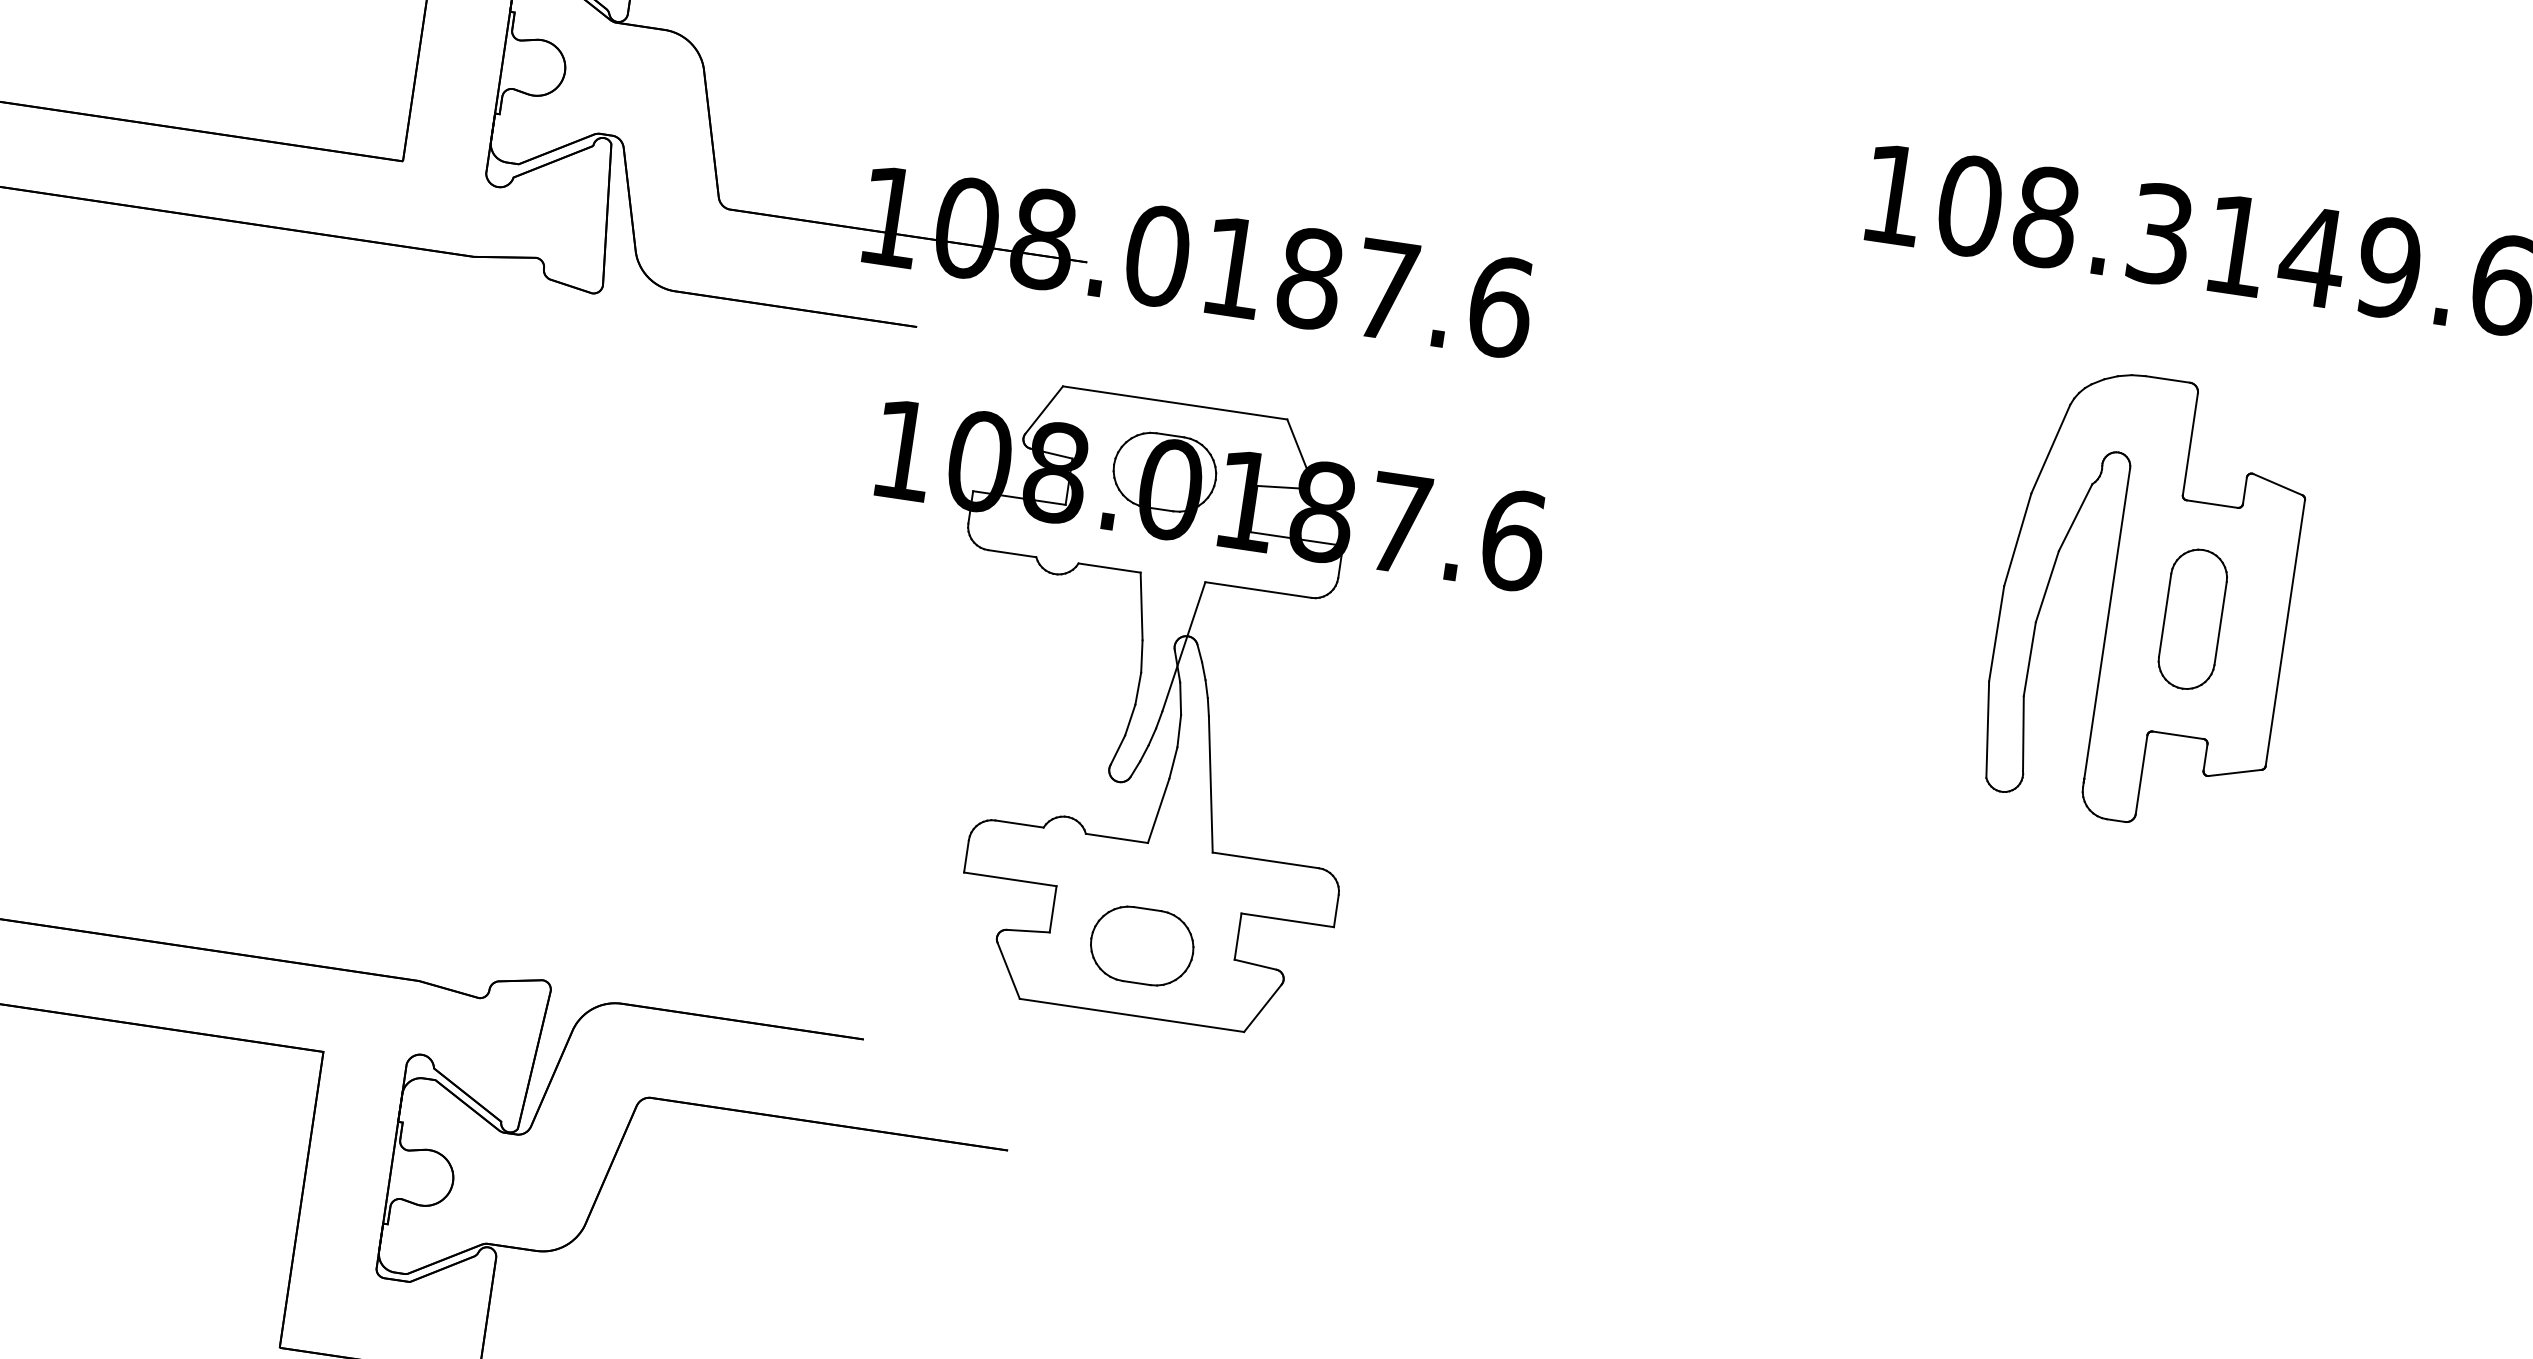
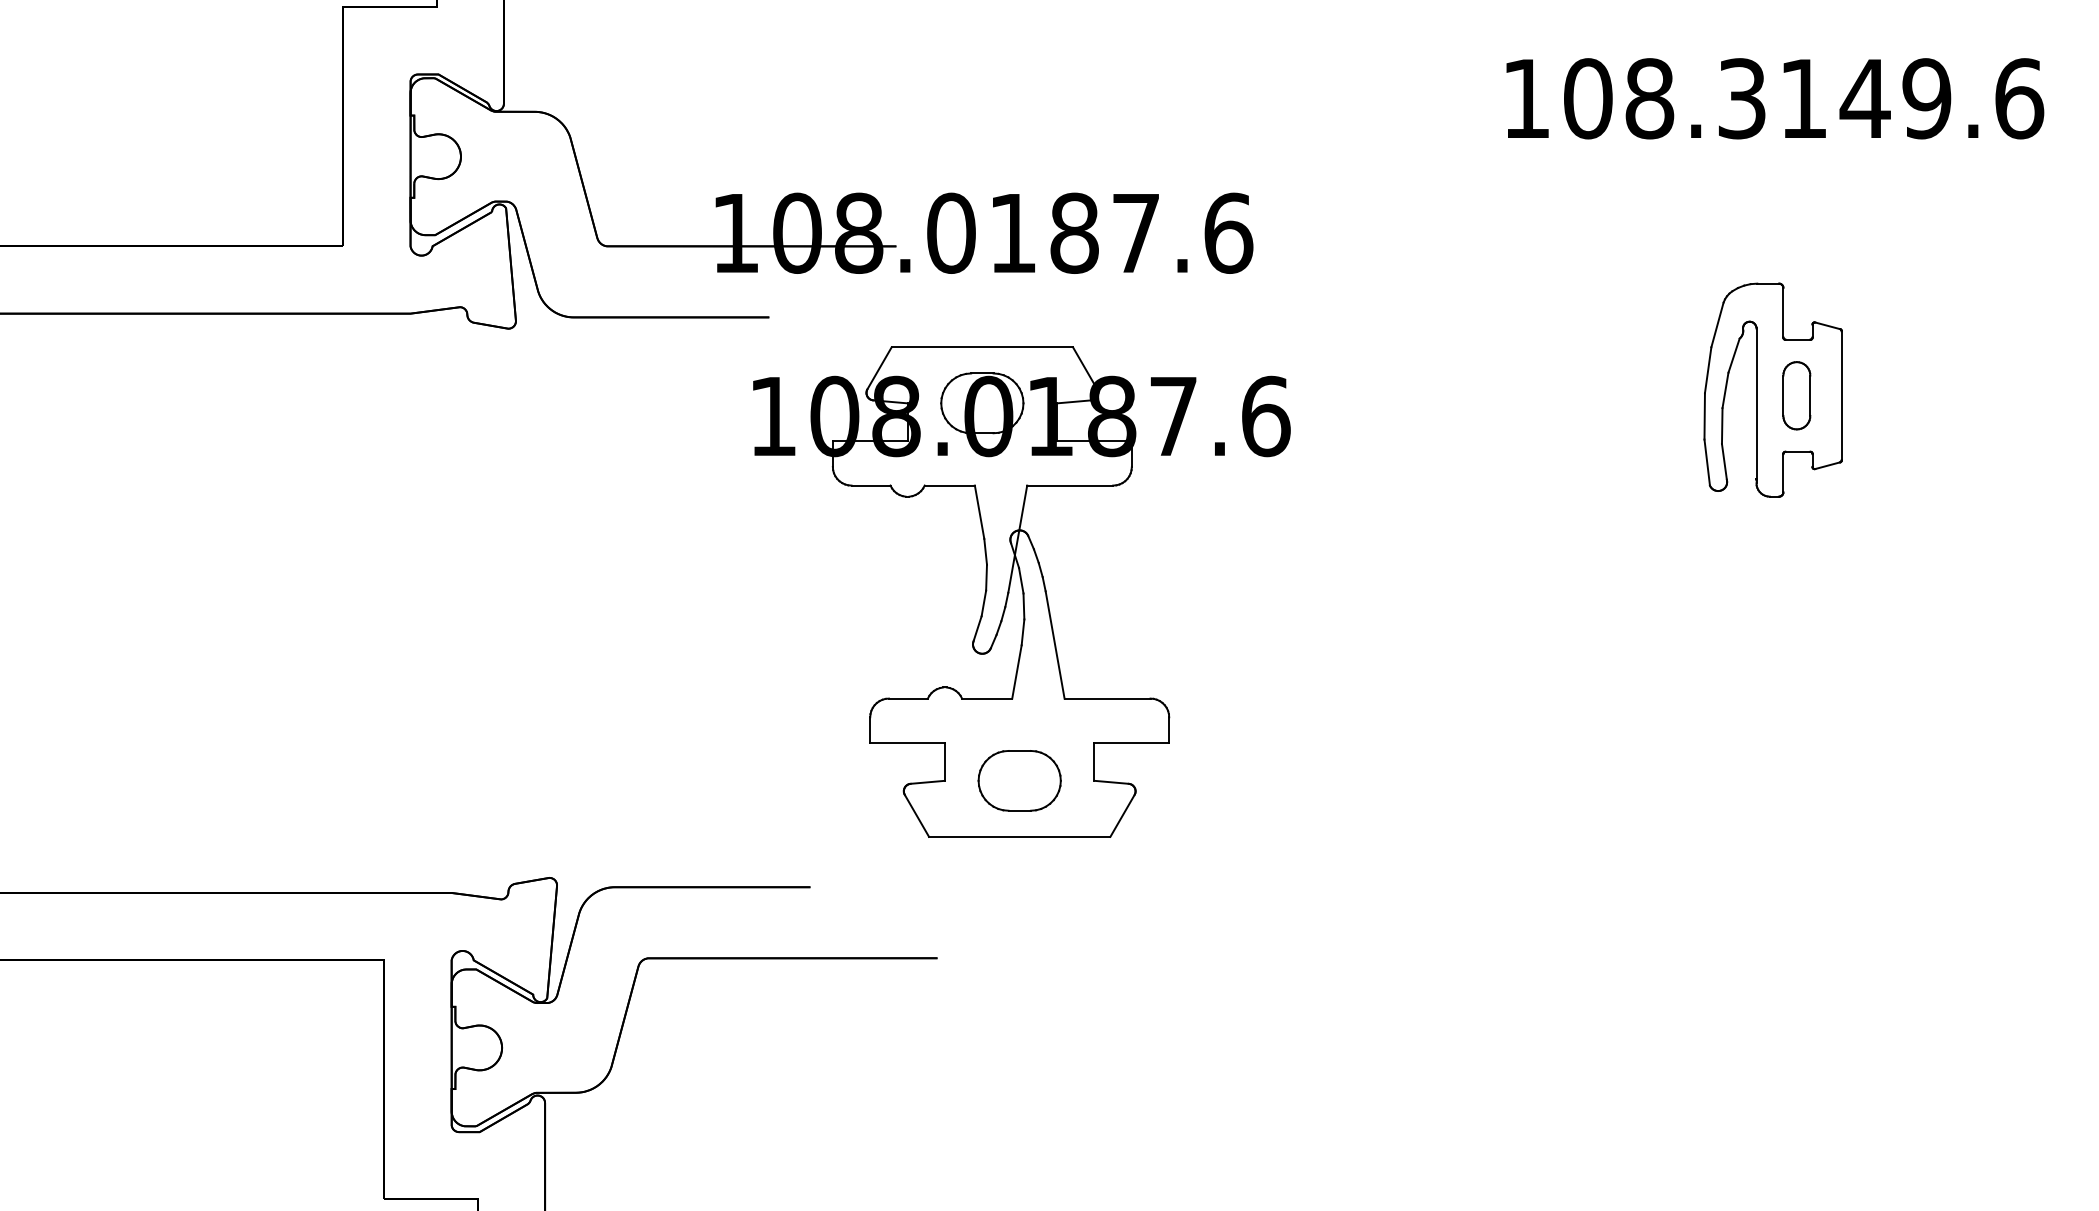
part: (2144, 599) -> (1772, 389), size x0.6

